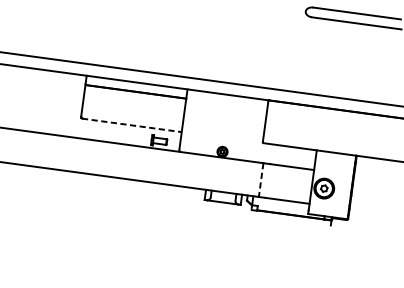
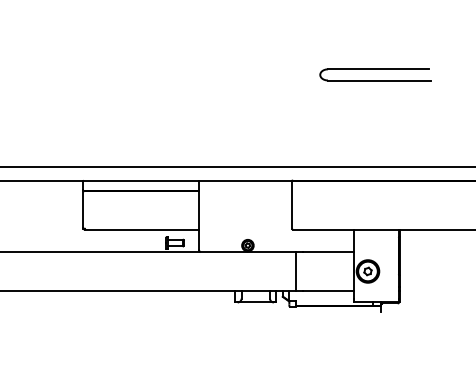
line: (132, 125) -> (142, 229), dashed -> solid
line: (260, 180) -> (295, 271), dashed -> solid

